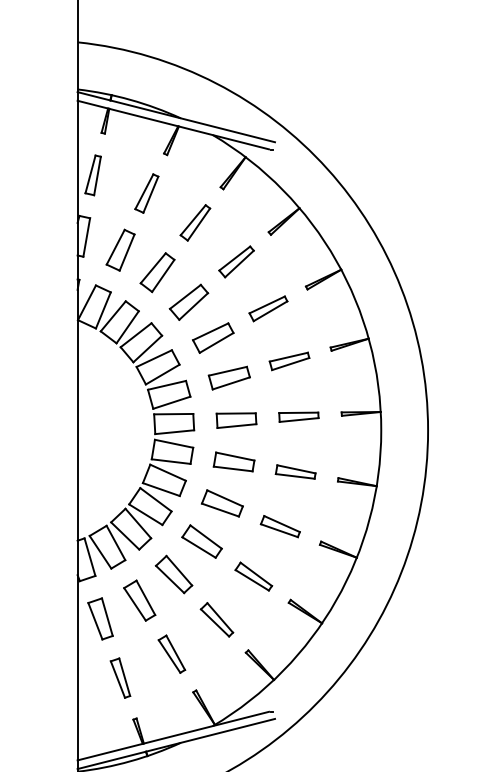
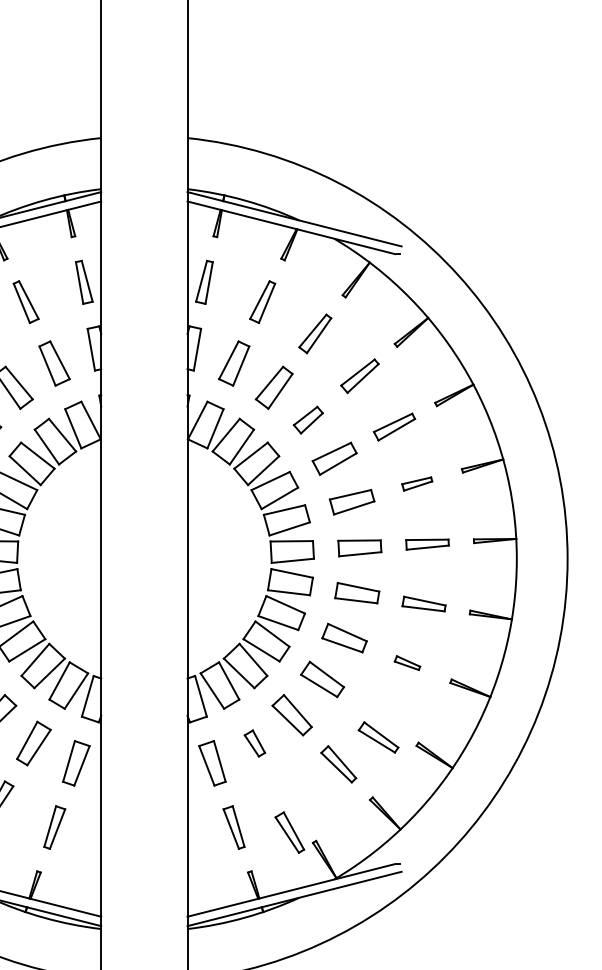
part: (189, 302) -> (308, 420), size x0.7
part: (288, 360) -> (416, 483), size x0.7
part: (280, 525) -> (407, 662), size x0.6
part: (253, 576) -> (378, 737), moved
part: (139, 600) -> (254, 743), size x0.6
part: (171, 654) -> (289, 832), moved

